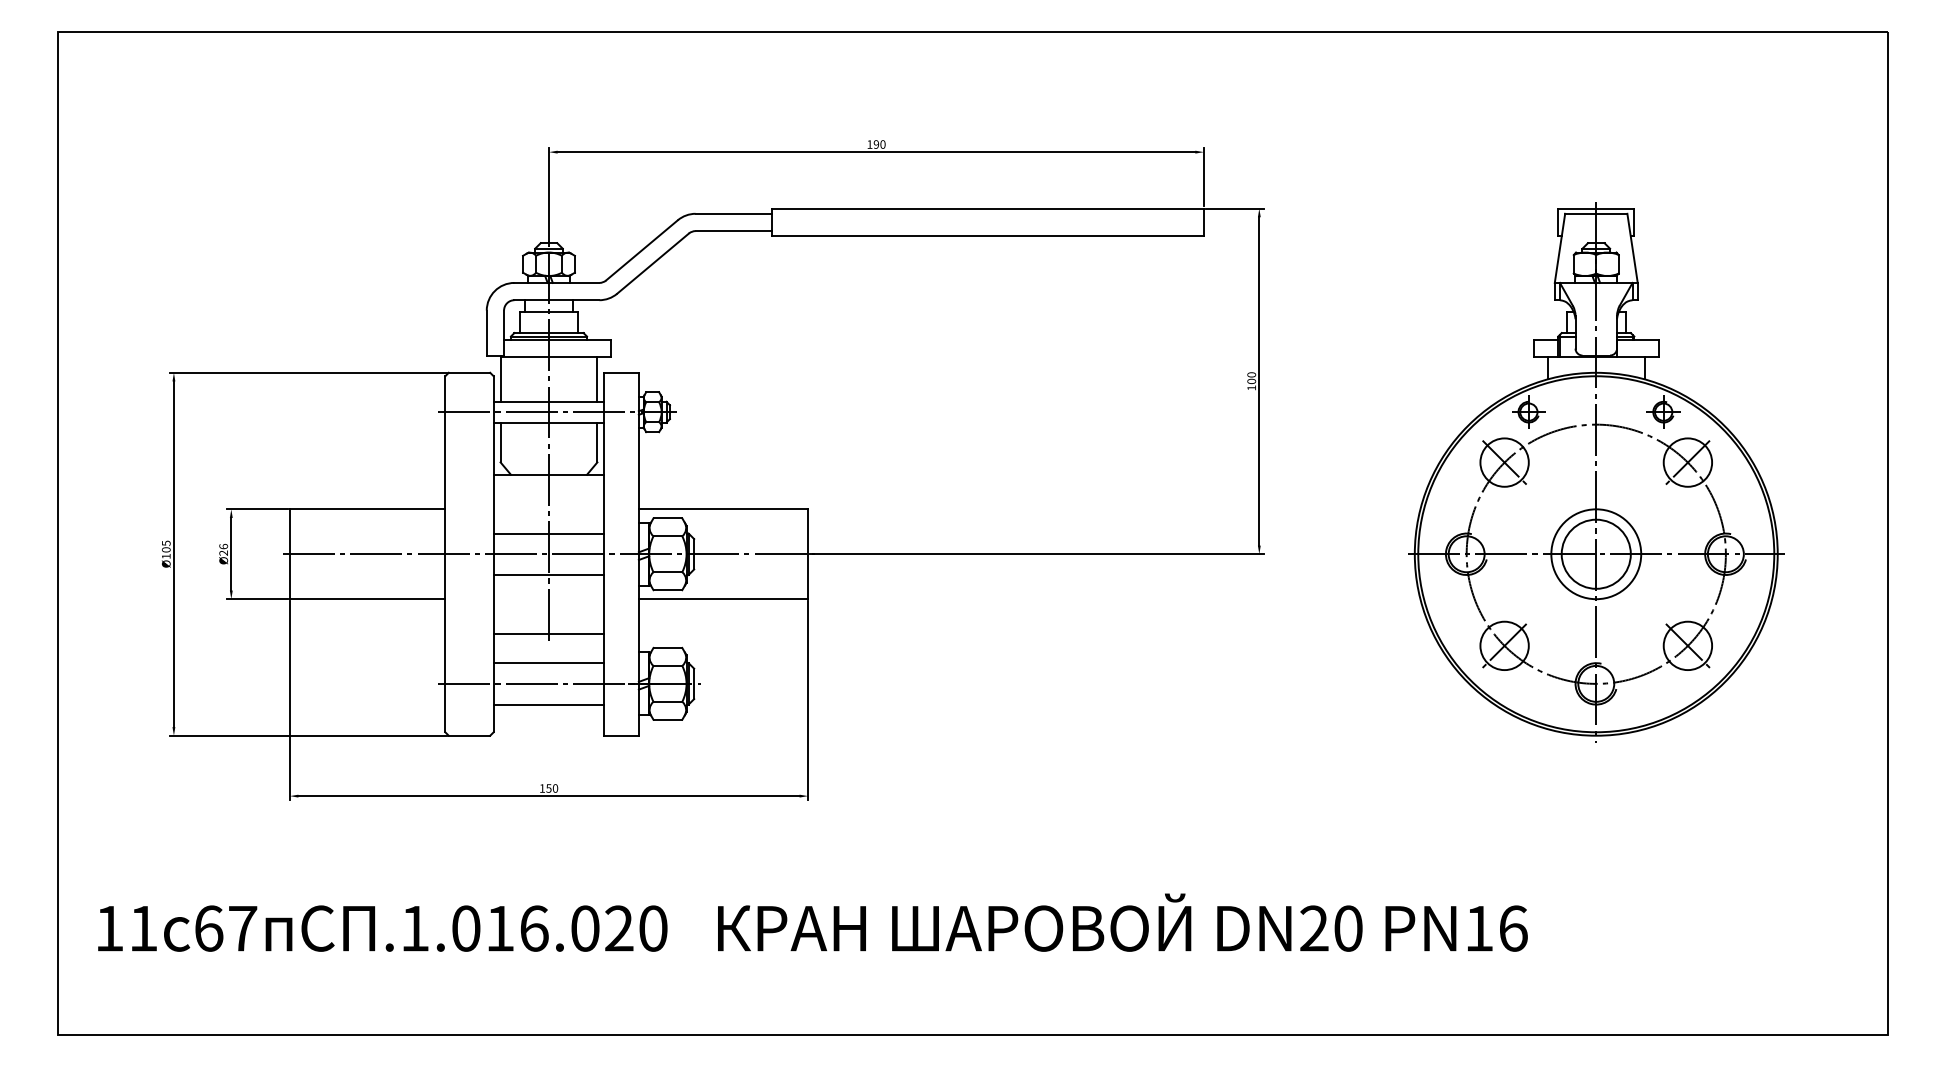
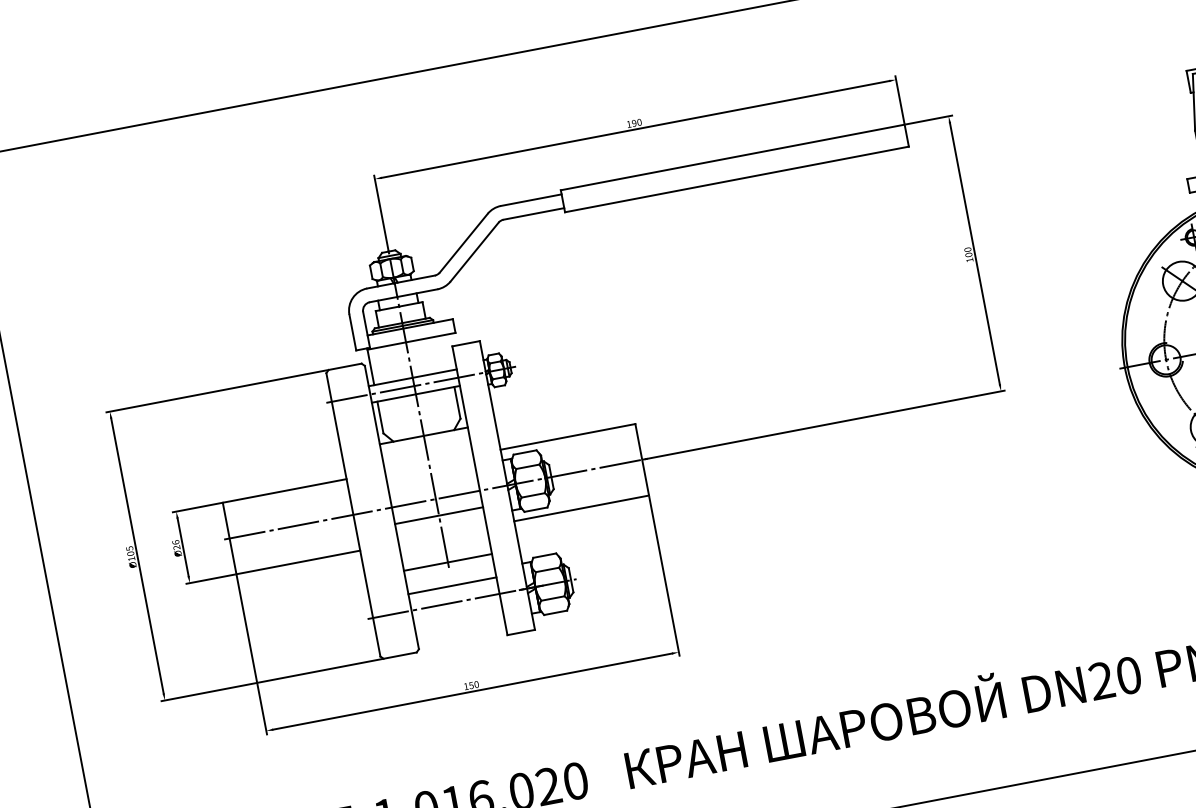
line: (597, 379) -> (447, 352), removed
line: (548, 533) -> (432, 482), removed
line: (548, 704) -> (458, 618), removed

